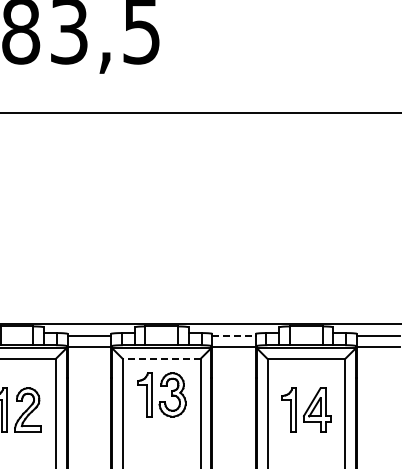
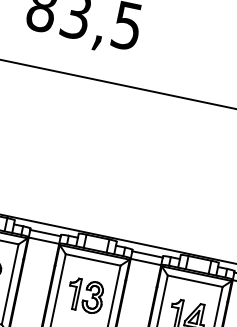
line: (234, 335) -> (147, 254), dashed -> solid
line: (161, 358) -> (93, 259), dashed -> solid
part: (161, 401) -> (84, 300), moved

